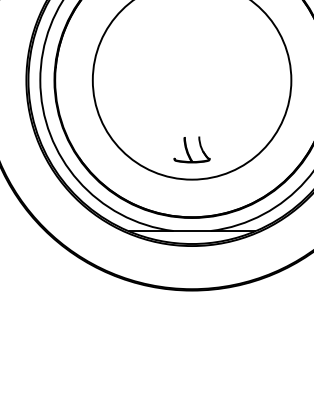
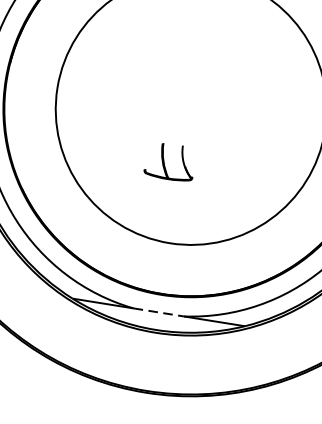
part: (191, 149) -> (169, 161), moved
line: (192, 231) -> (159, 313), solid -> dashed

